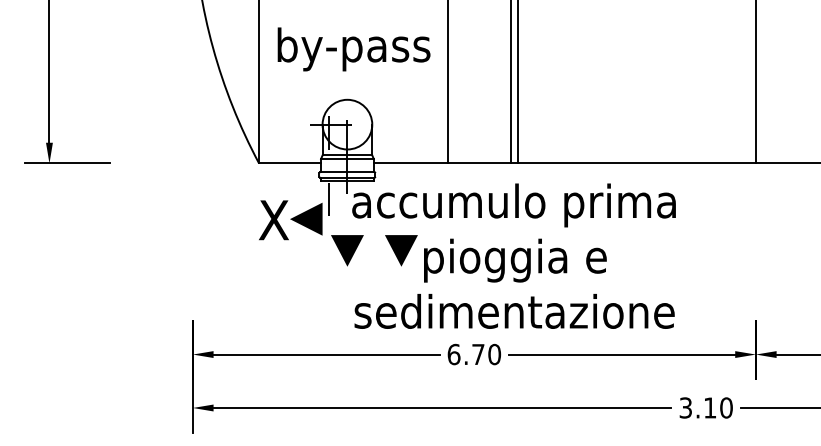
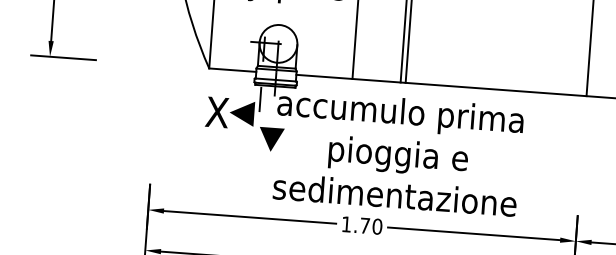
line: (401, 250) -> (312, 142), removed
text: (453, 354) -> (346, 224), 6.70 -> 1.70

